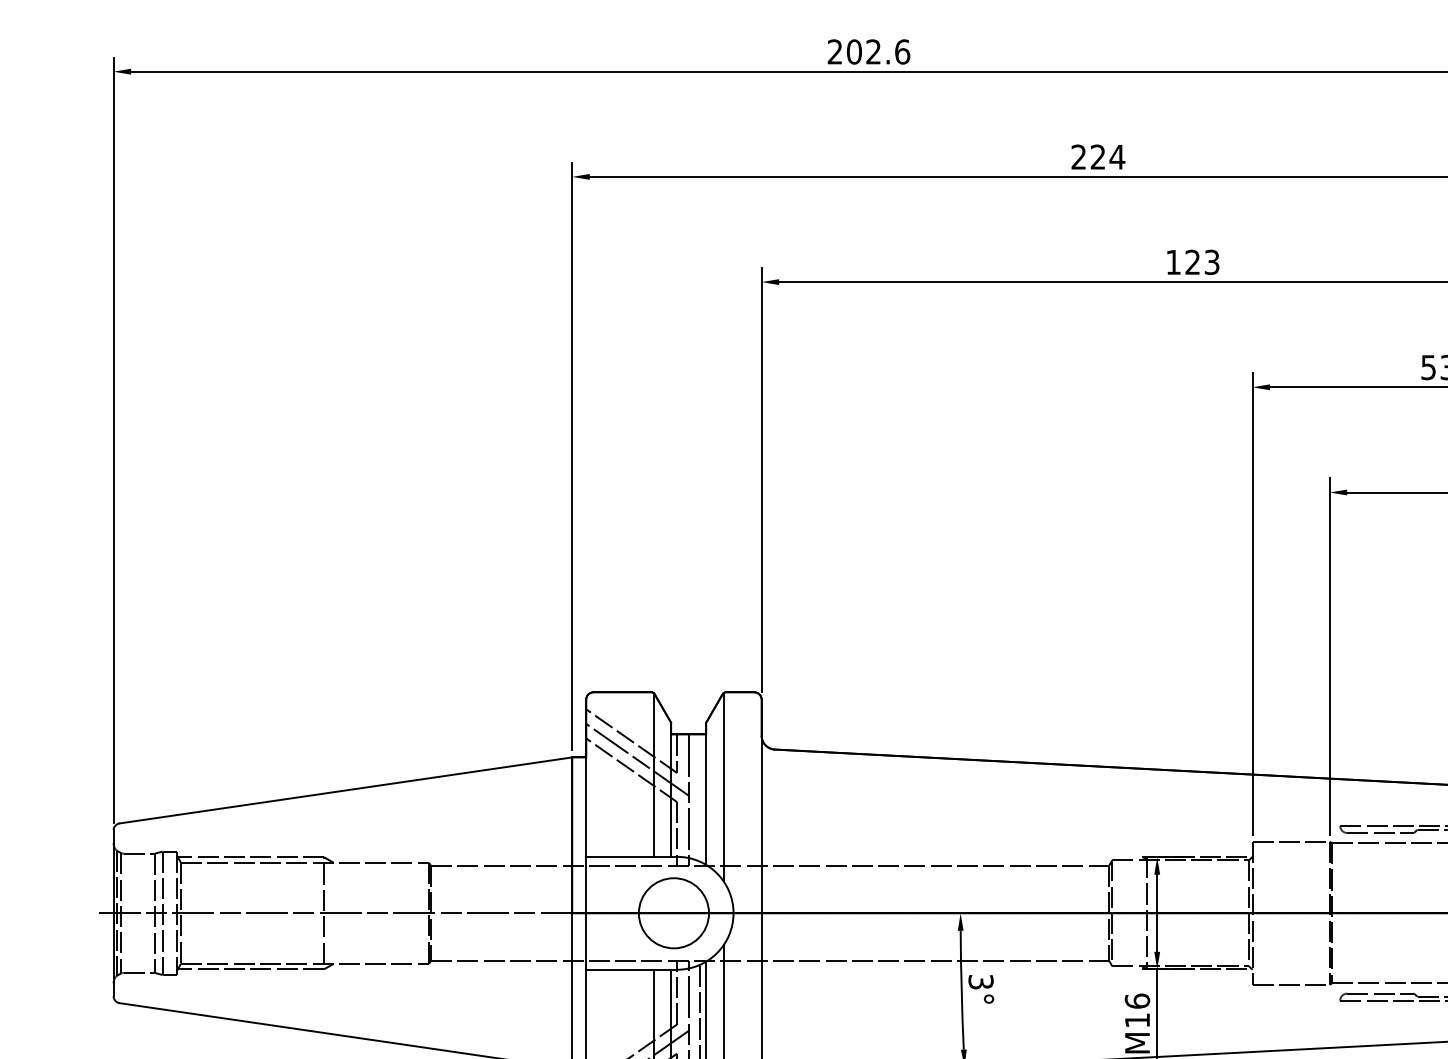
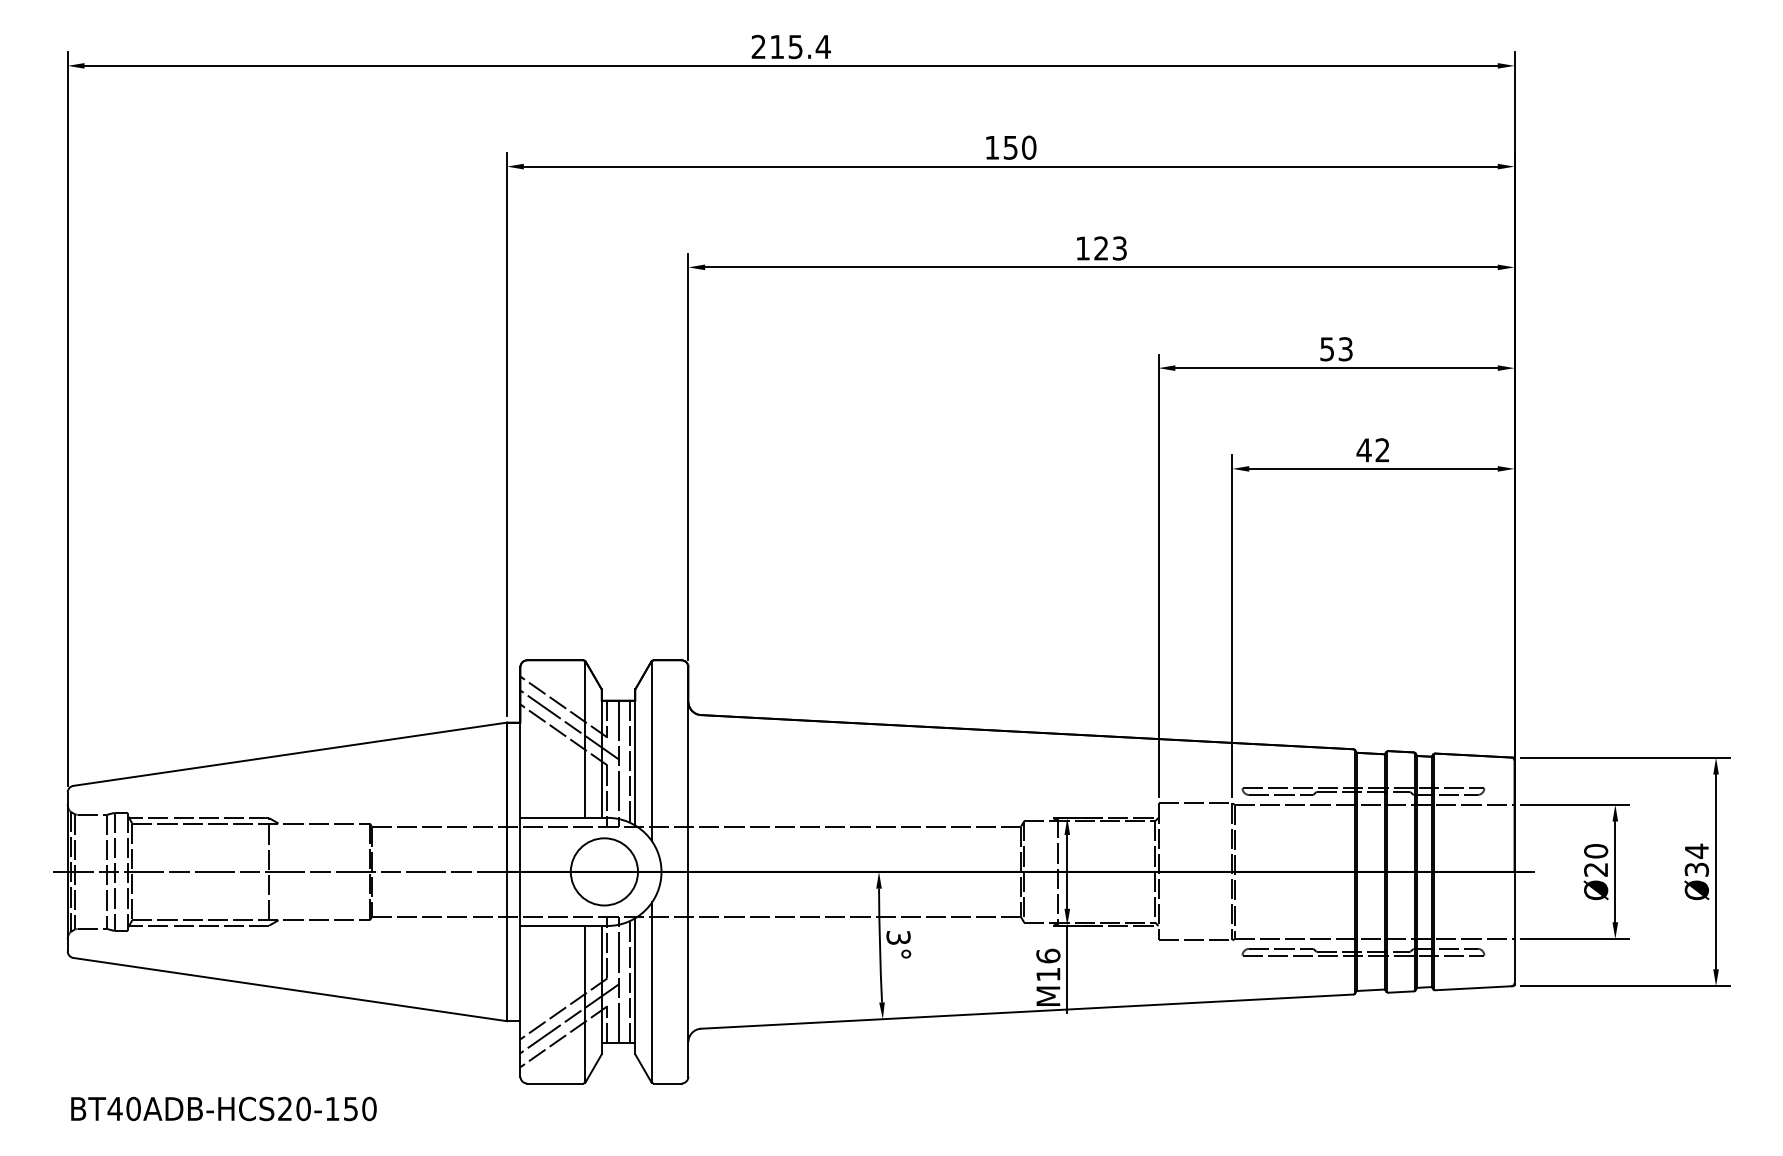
text: (878, 51) -> (800, 46), 202.6 -> 215.4
text: (1097, 156) -> (1010, 147), 224 -> 150
line: (700, 800) -> (629, 763), added

